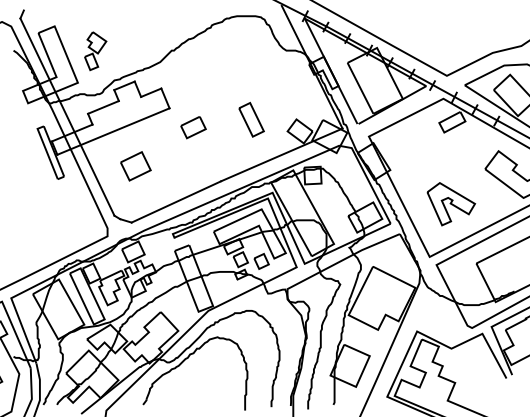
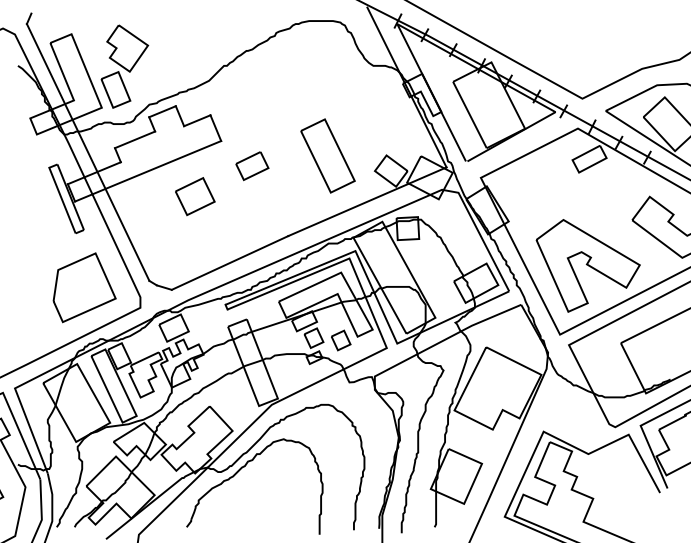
part: (95, 51) -> (124, 66), size x1.67
part: (251, 119) -> (327, 155), size x1.67
part: (136, 166) -> (195, 196), moved
part: (450, 203) -> (587, 265), size x1.67
part: (64, 220) -> (84, 287), added

